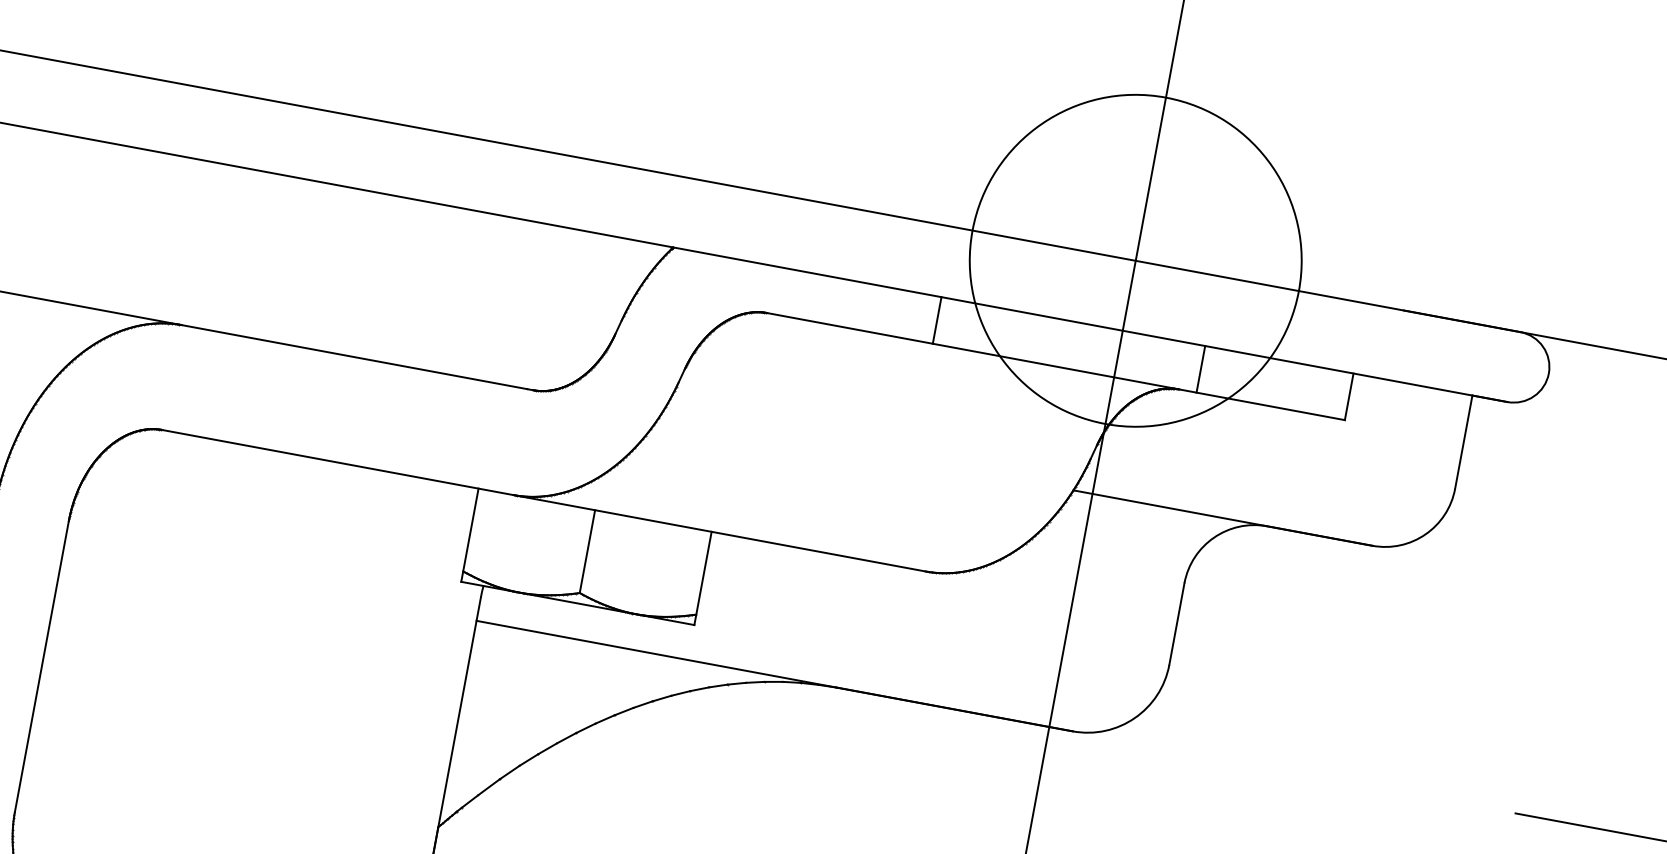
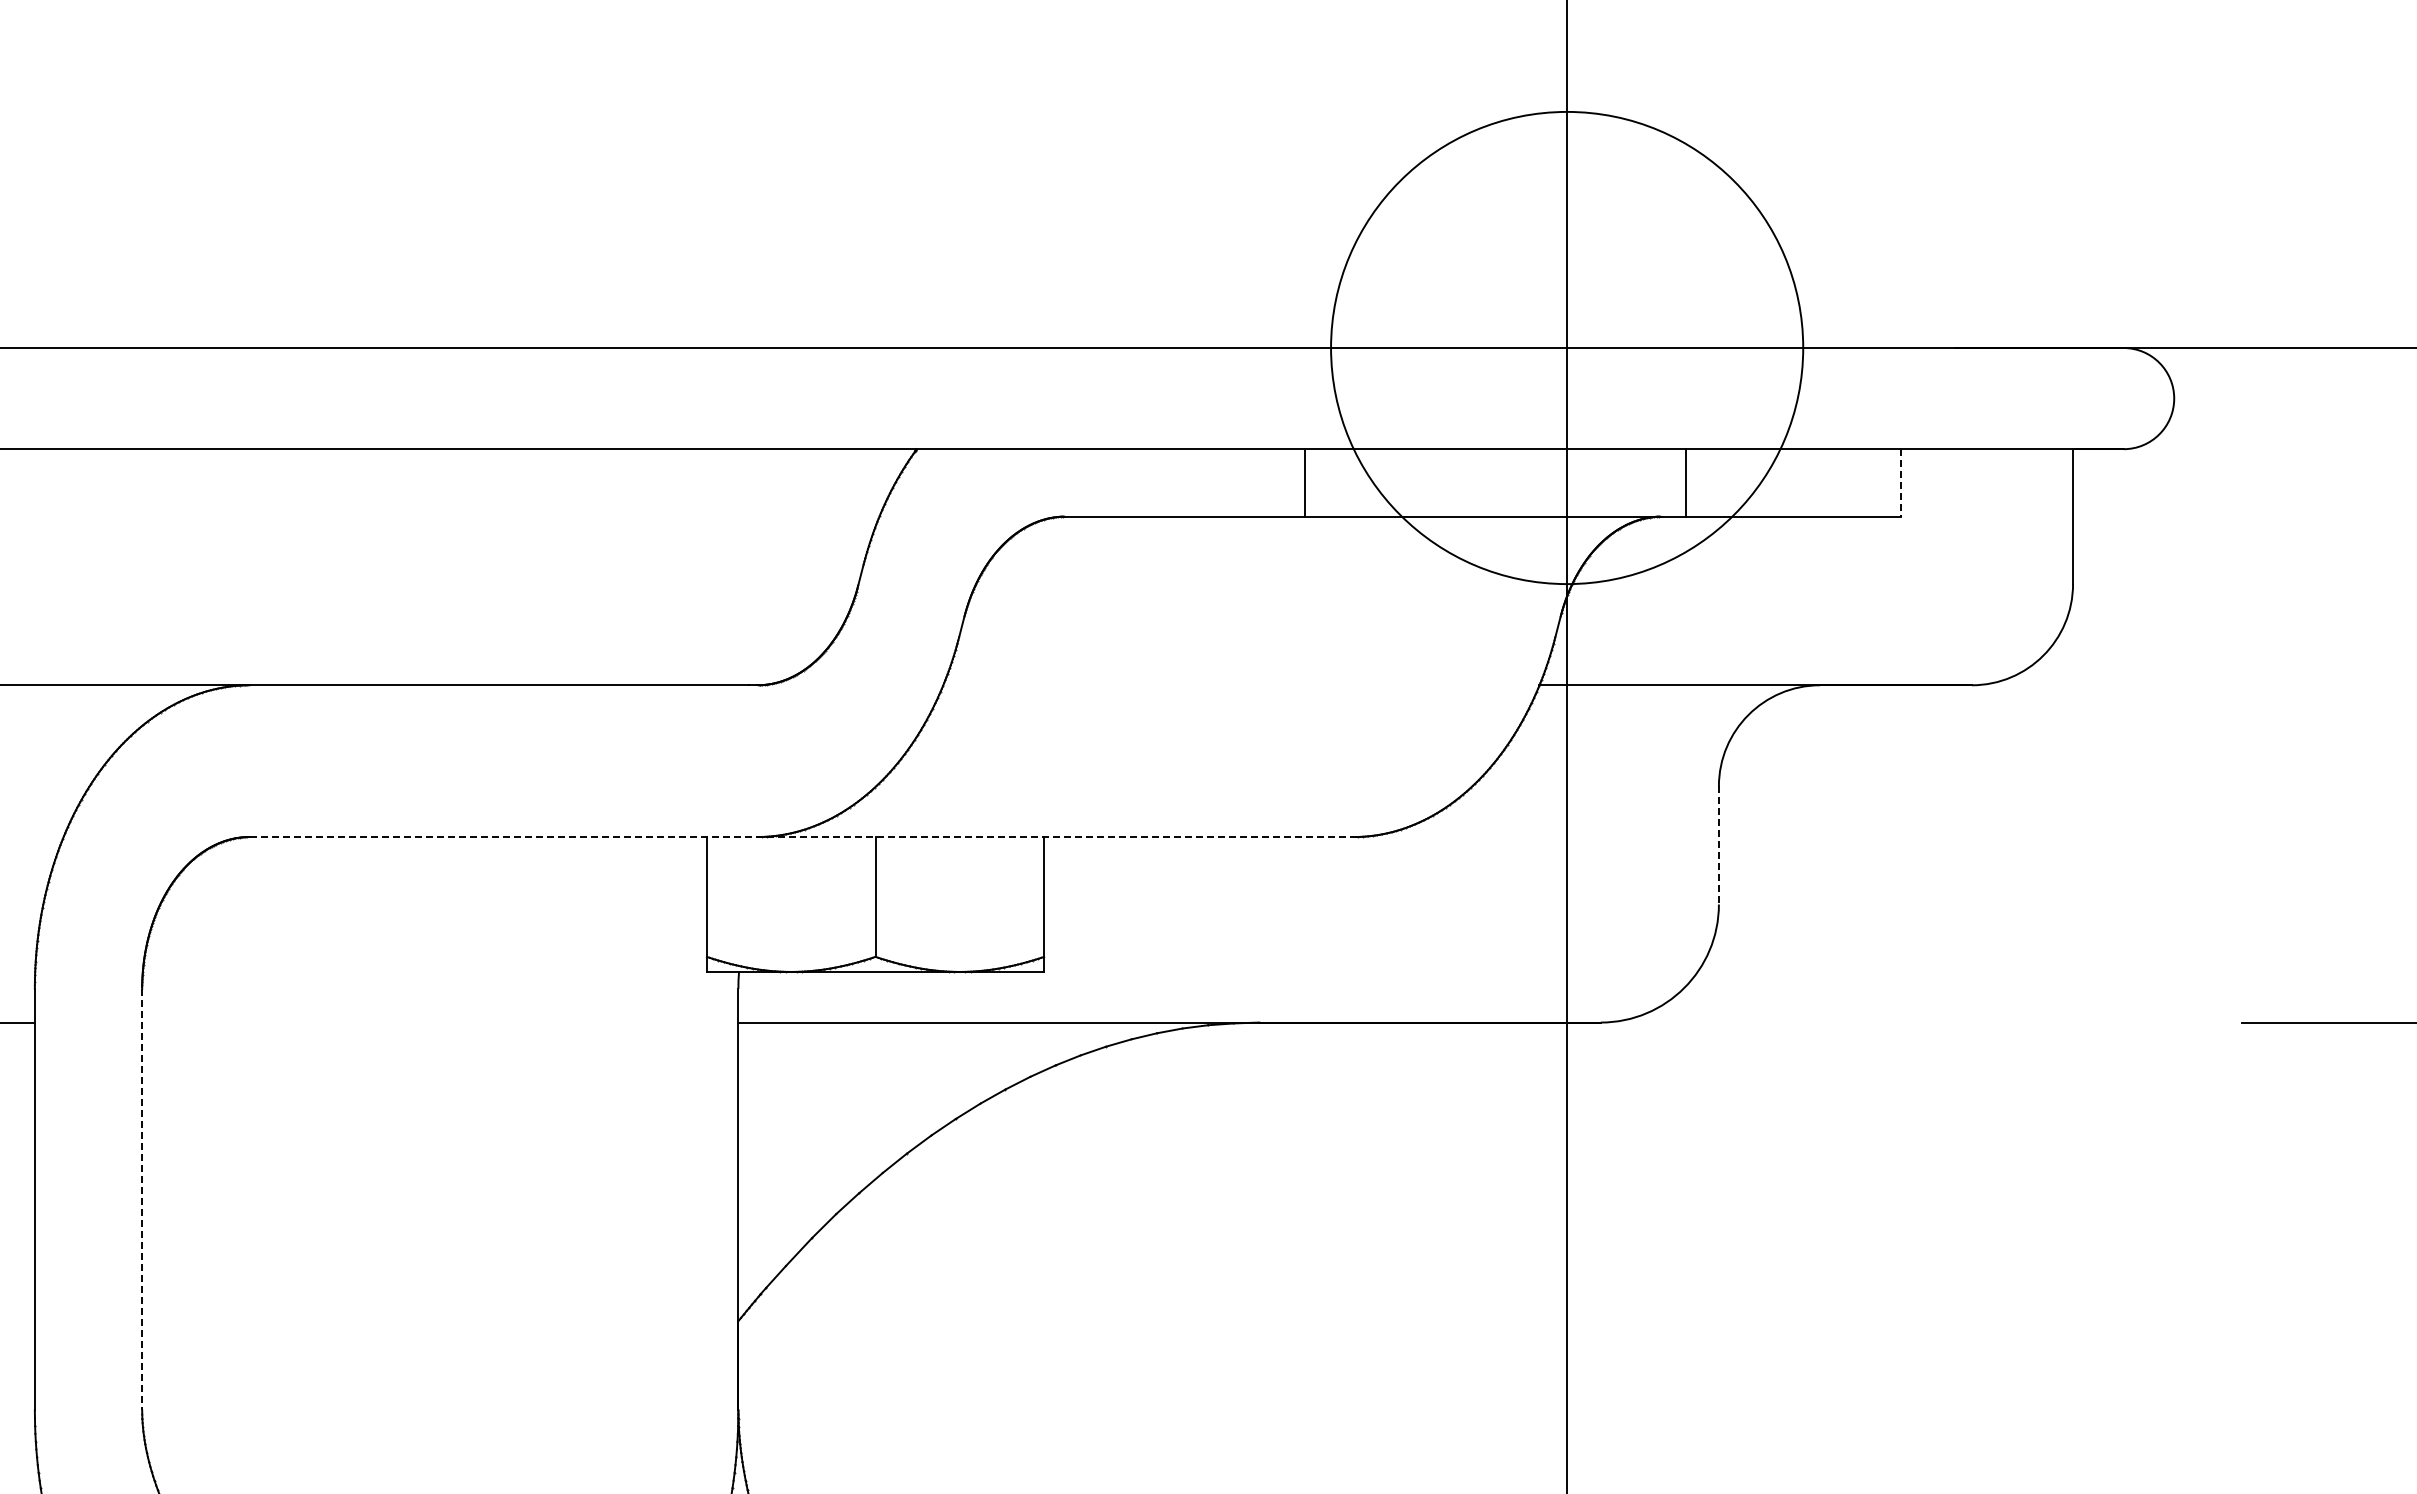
line: (1349, 396) -> (1901, 482), solid -> dashed
line: (544, 501) -> (802, 837), solid -> dashed
line: (1176, 624) -> (1718, 845), solid -> dashed
line: (42, 666) -> (142, 1199), solid -> dashed

